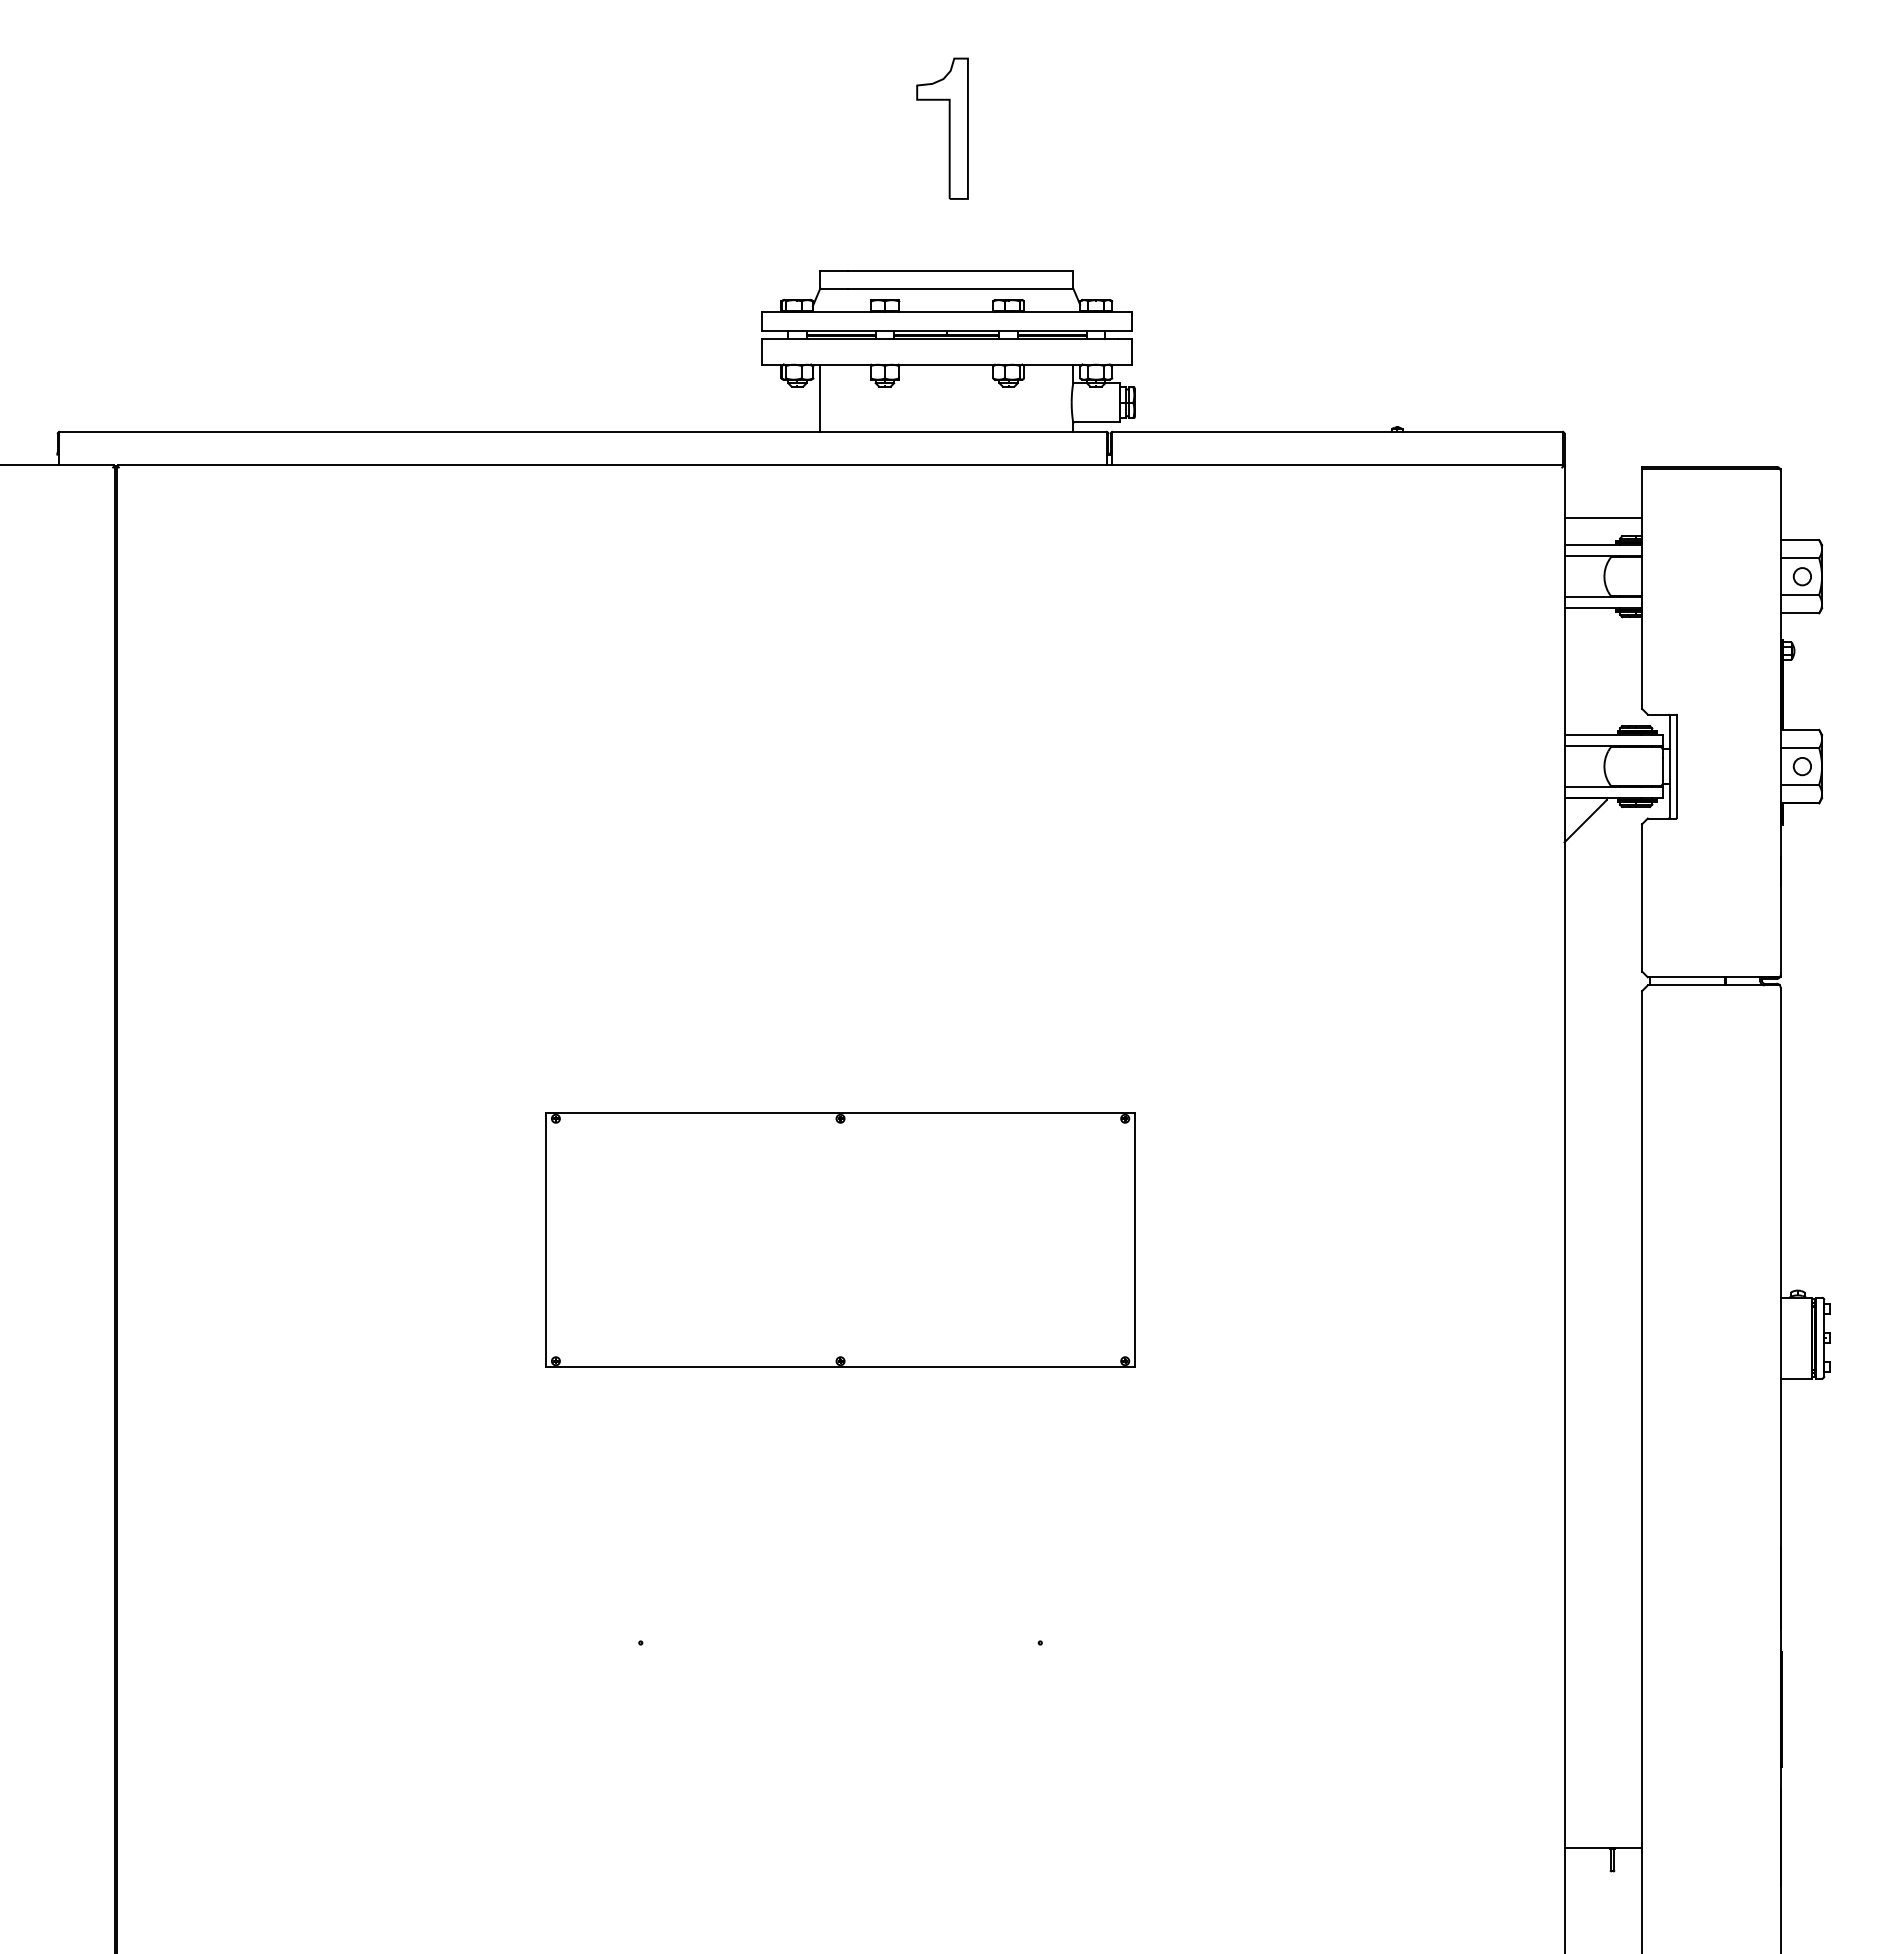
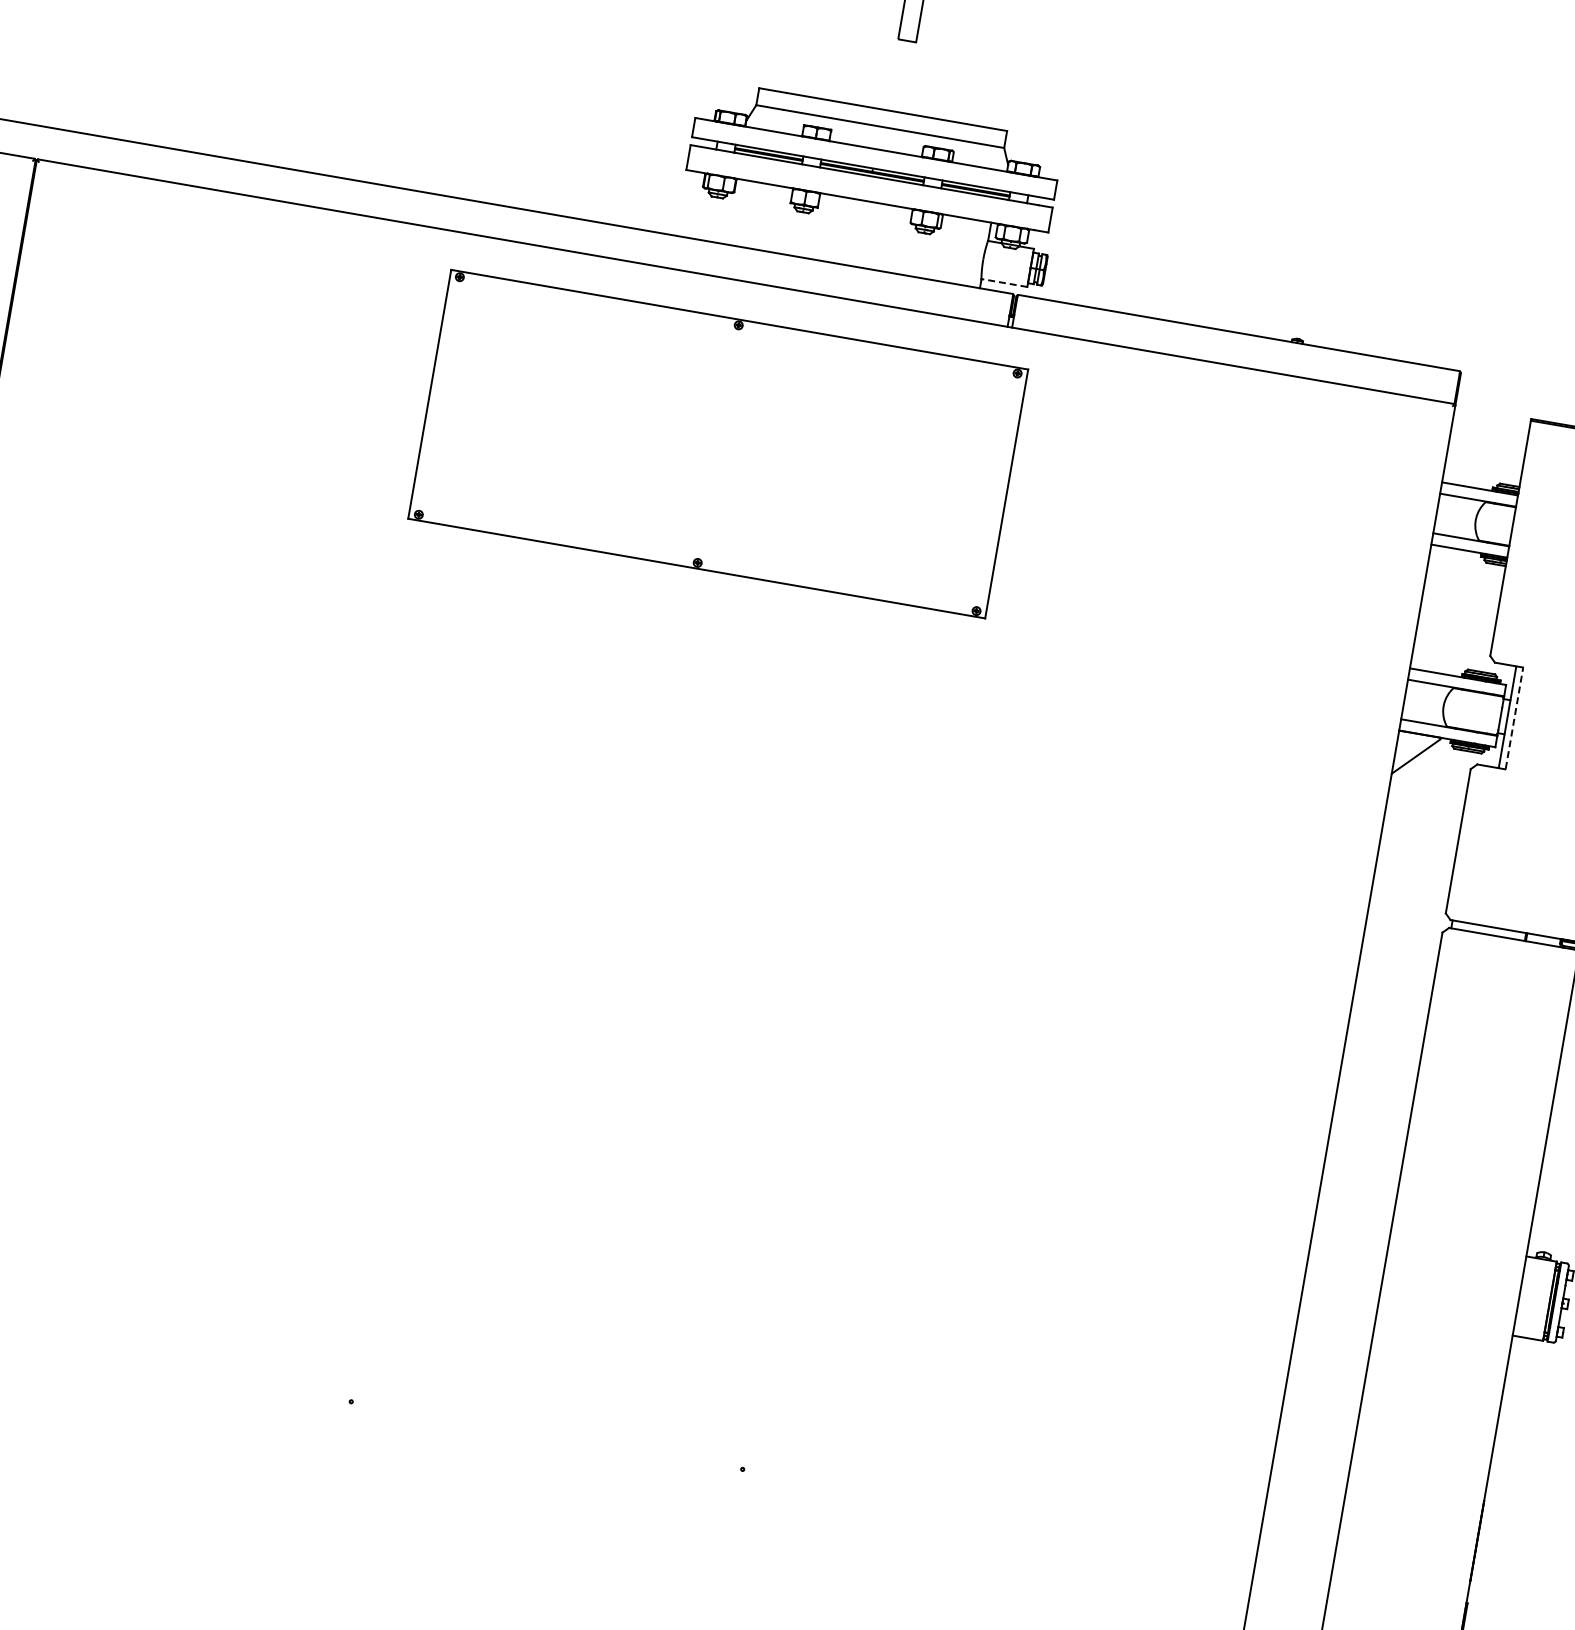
line: (820, 397) -> (738, 211), removed
line: (1096, 422) -> (1004, 283), solid -> dashed
line: (1603, 518) -> (1484, 463), removed
line: (1676, 766) -> (1514, 718), solid -> dashed
part: (840, 1239) -> (718, 443), moved

